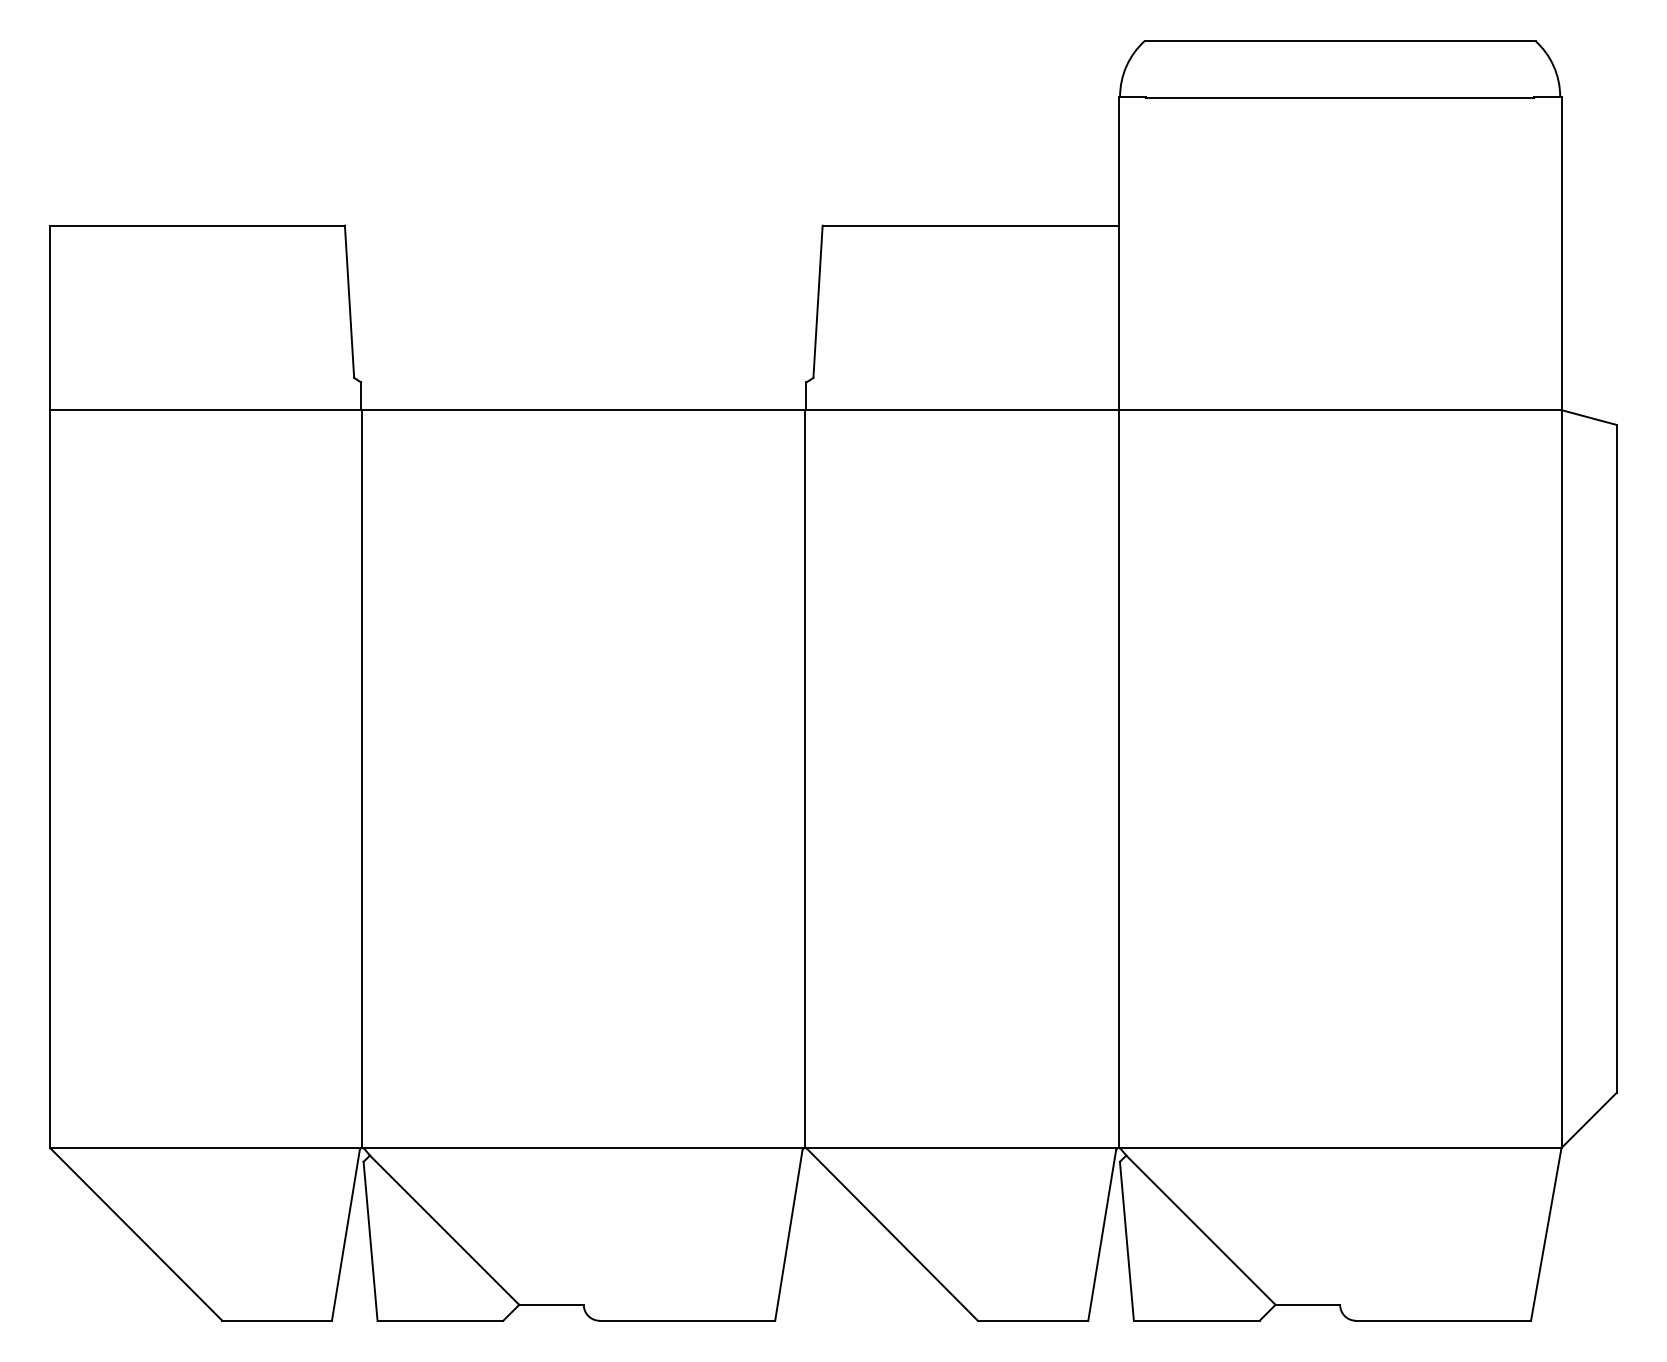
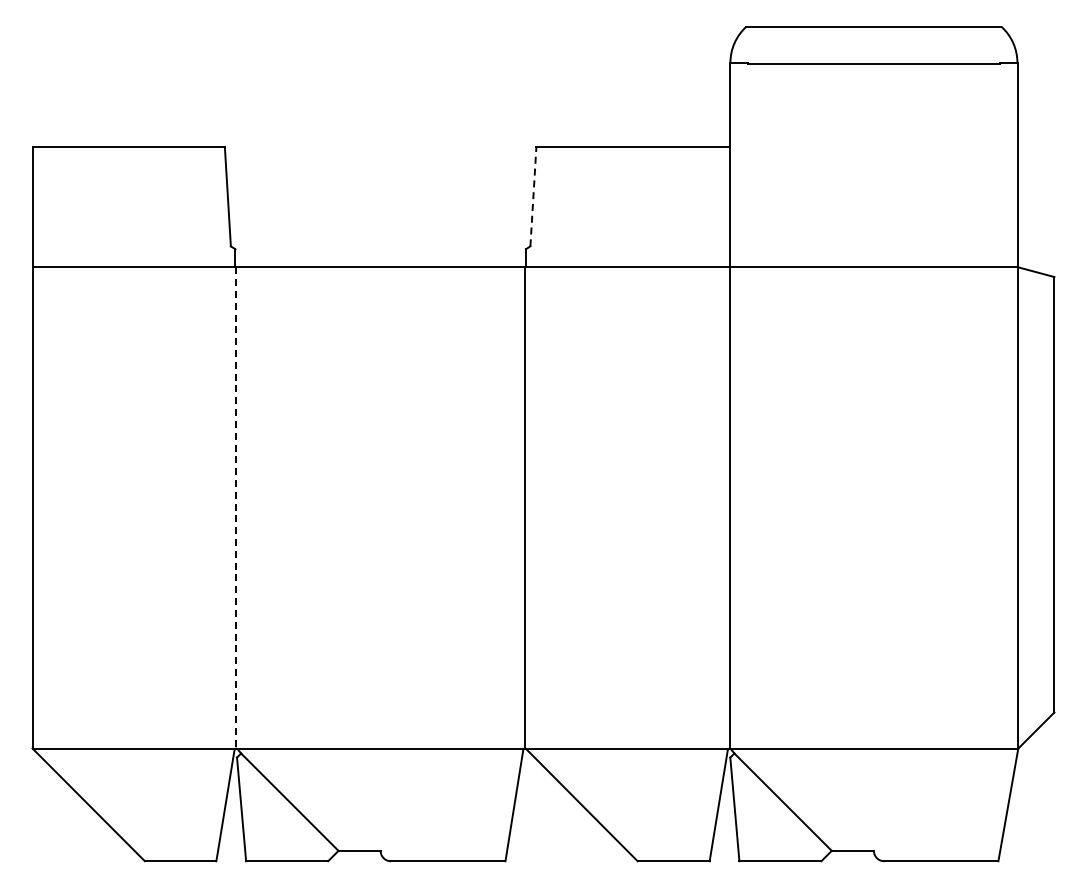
line: (818, 301) -> (533, 196), solid -> dashed
line: (362, 778) -> (236, 507), solid -> dashed

